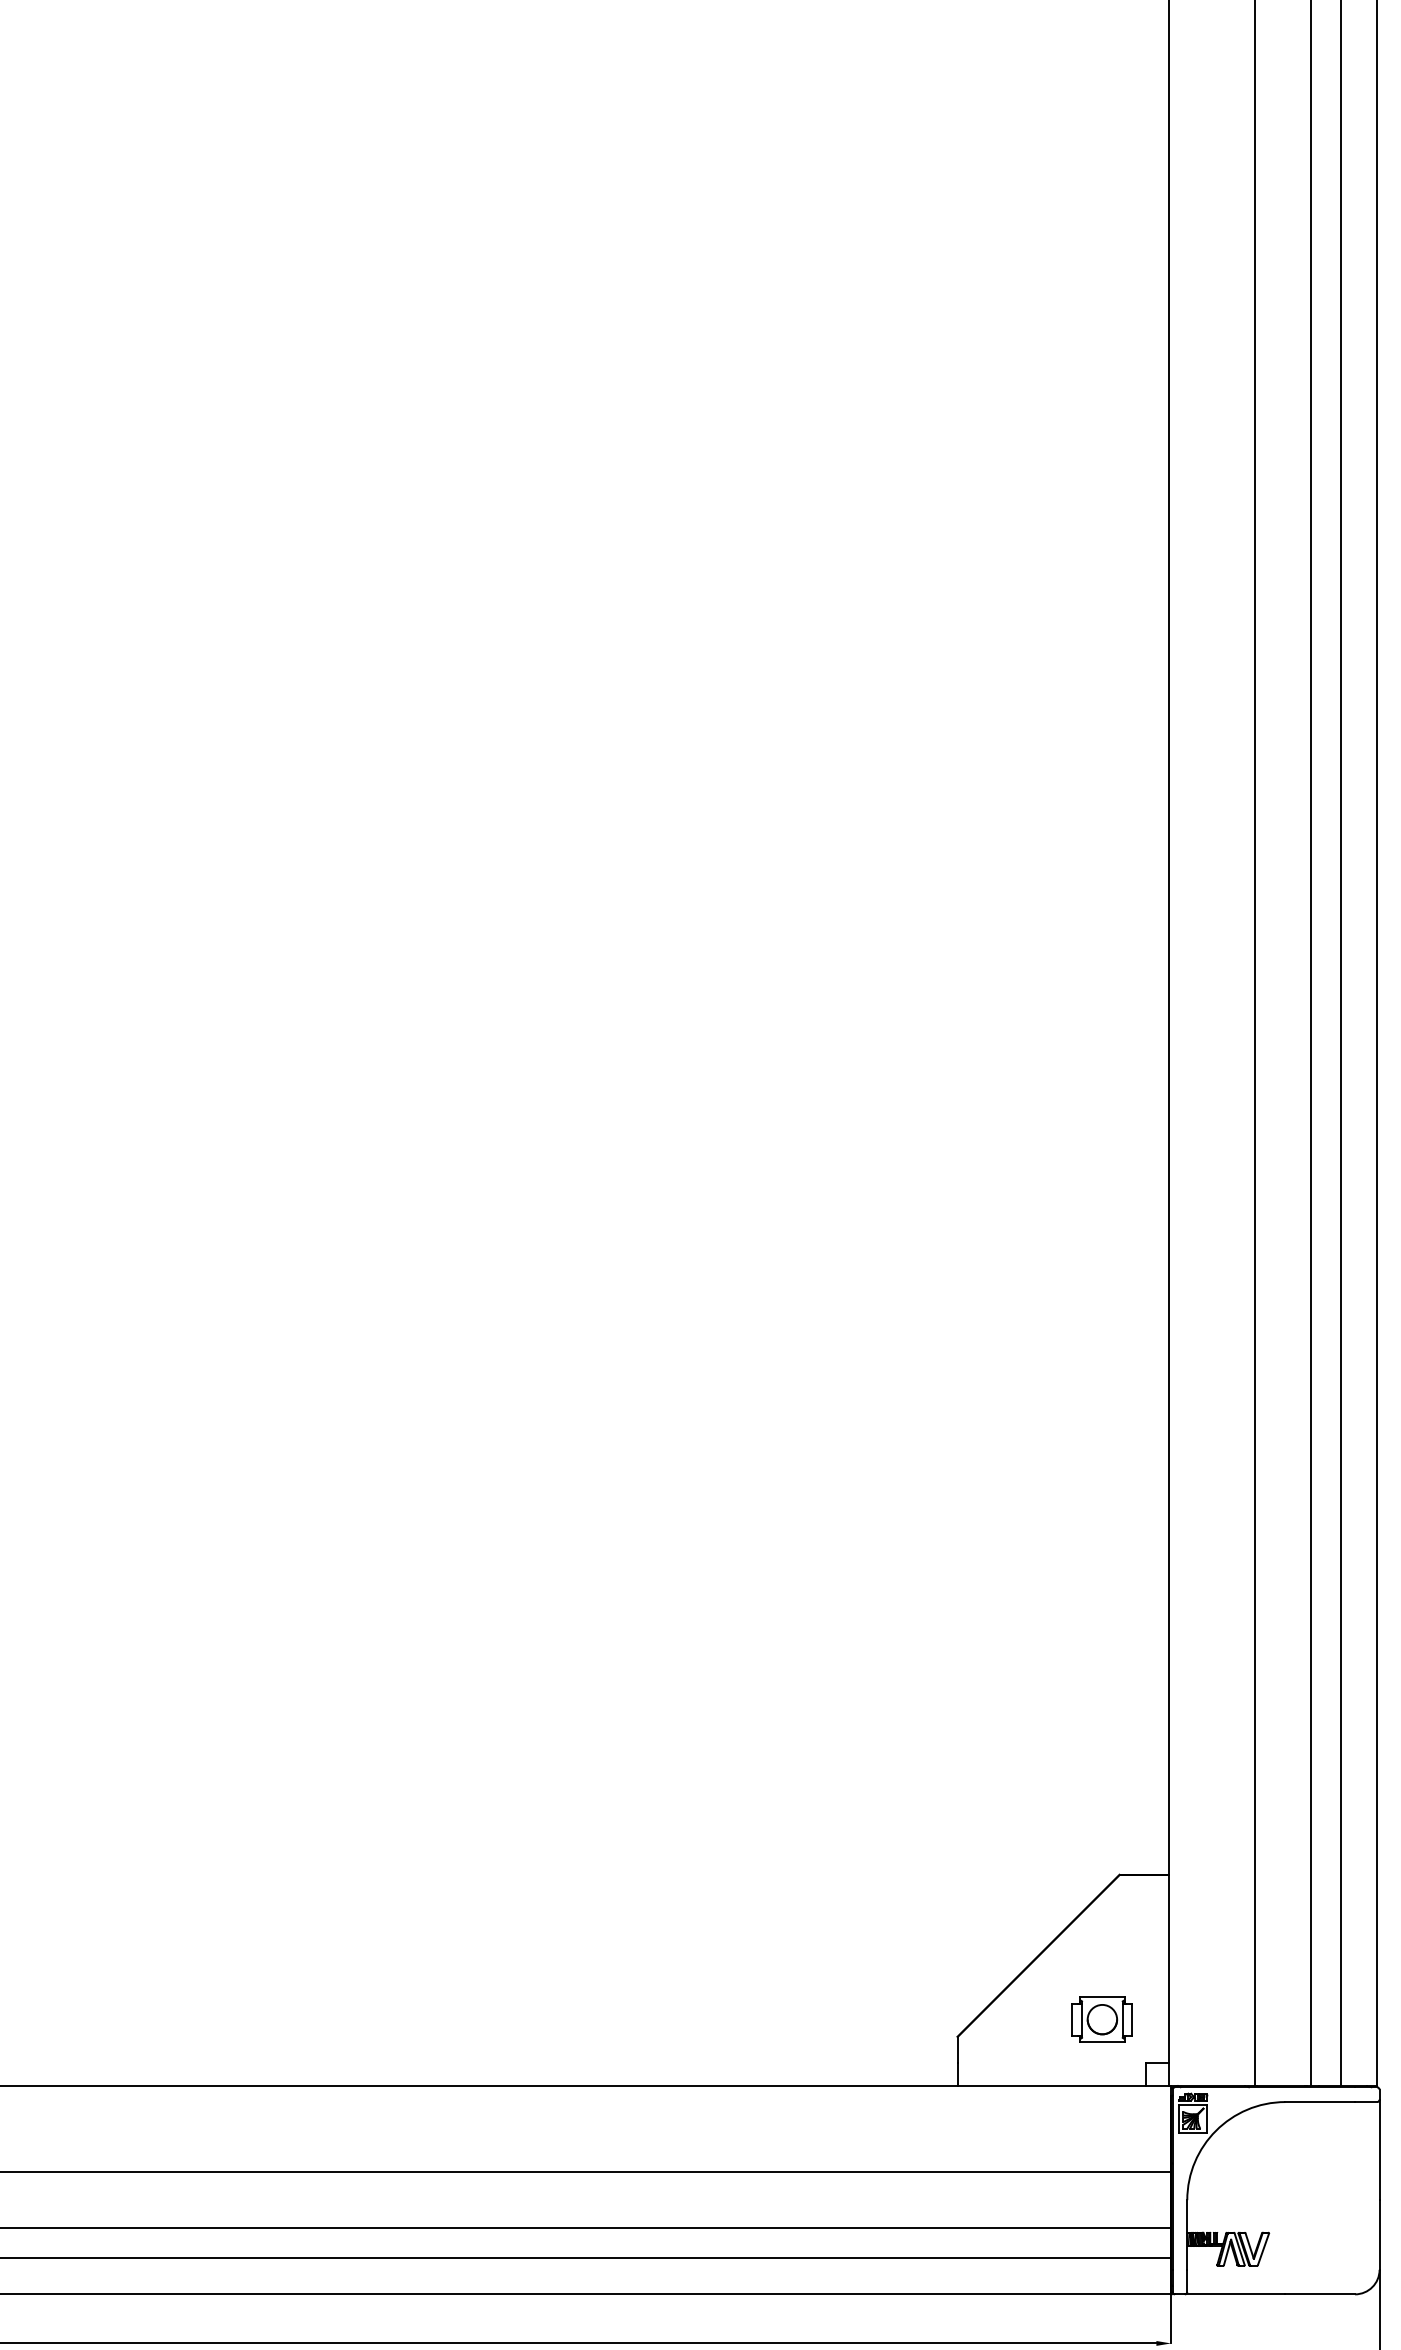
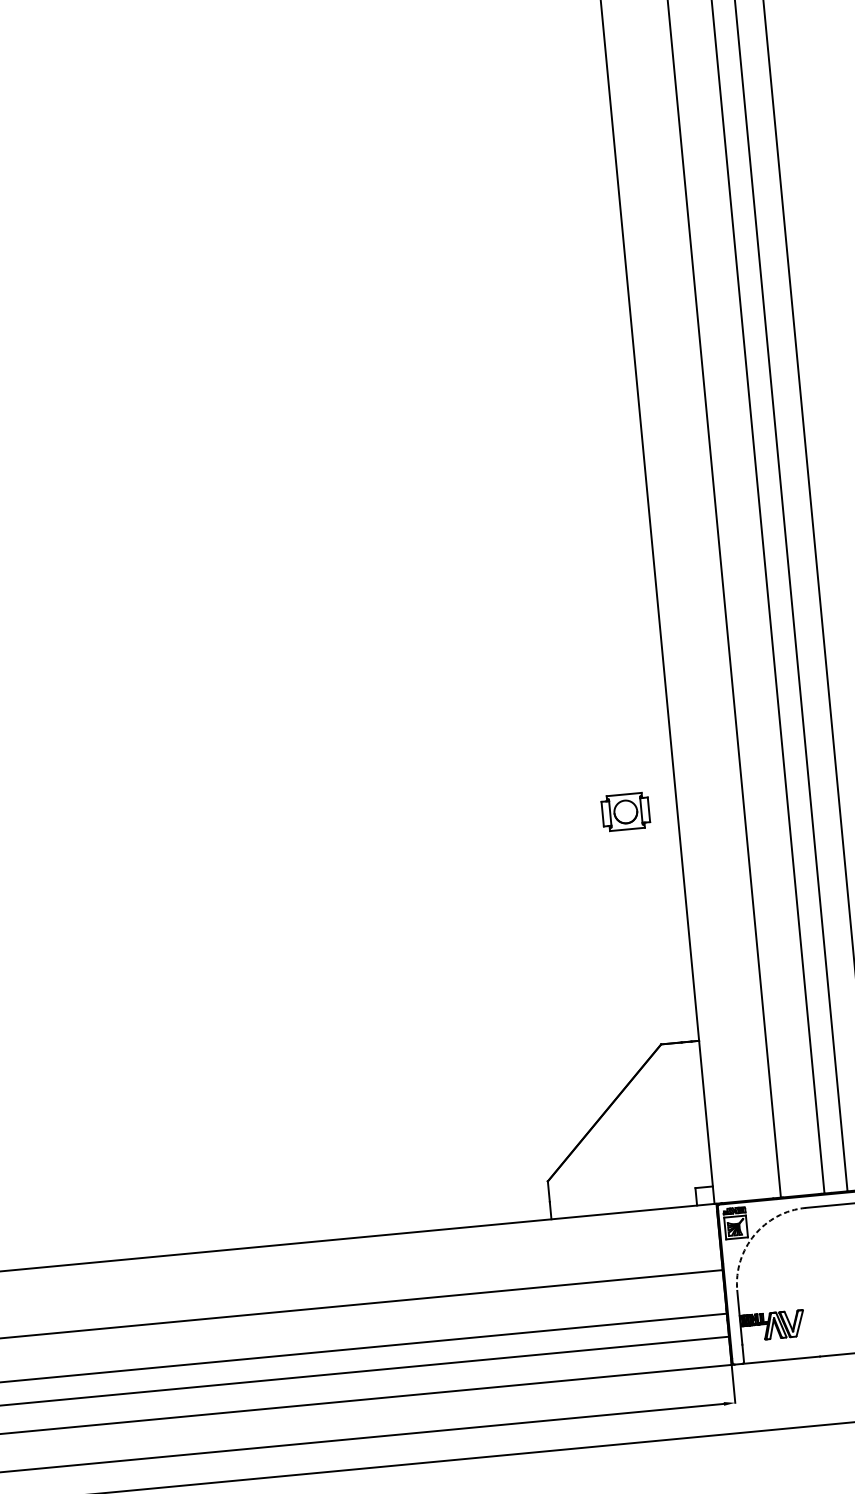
part: (1101, 2019) -> (625, 811), moved
arc: (1216, 2130) -> (754, 1234), solid -> dashed

